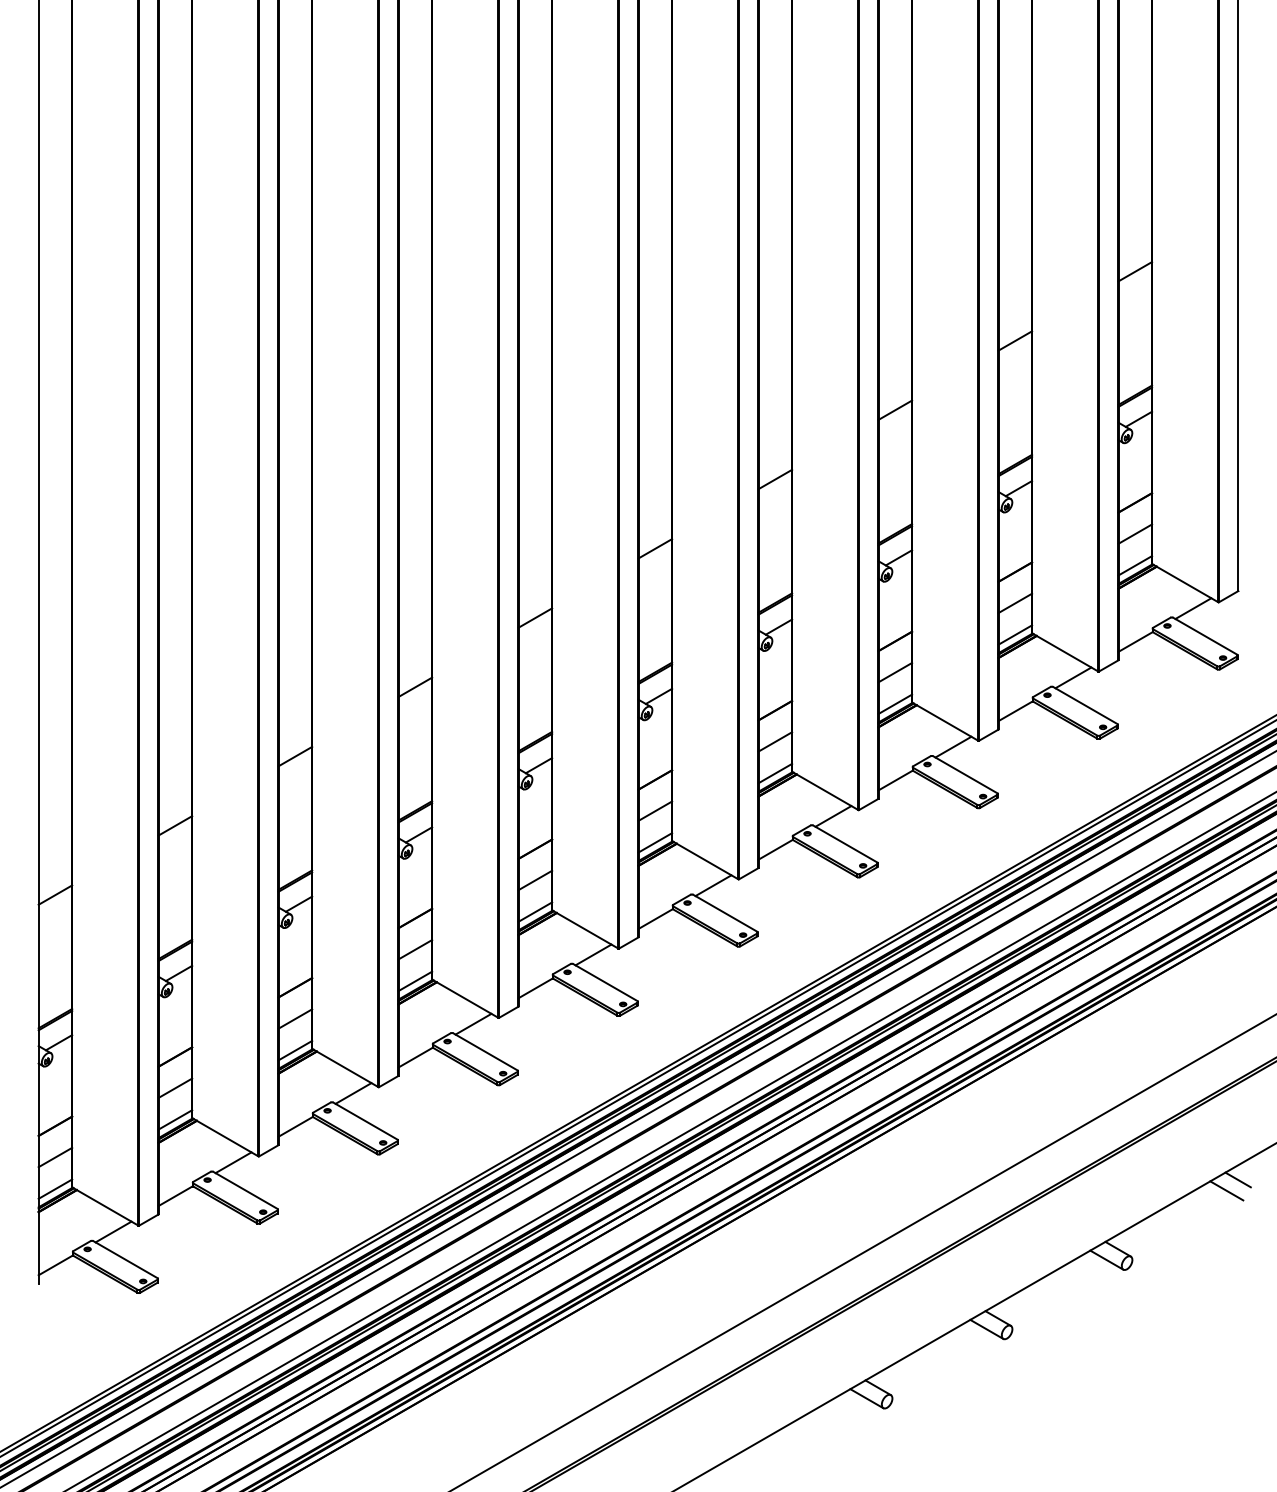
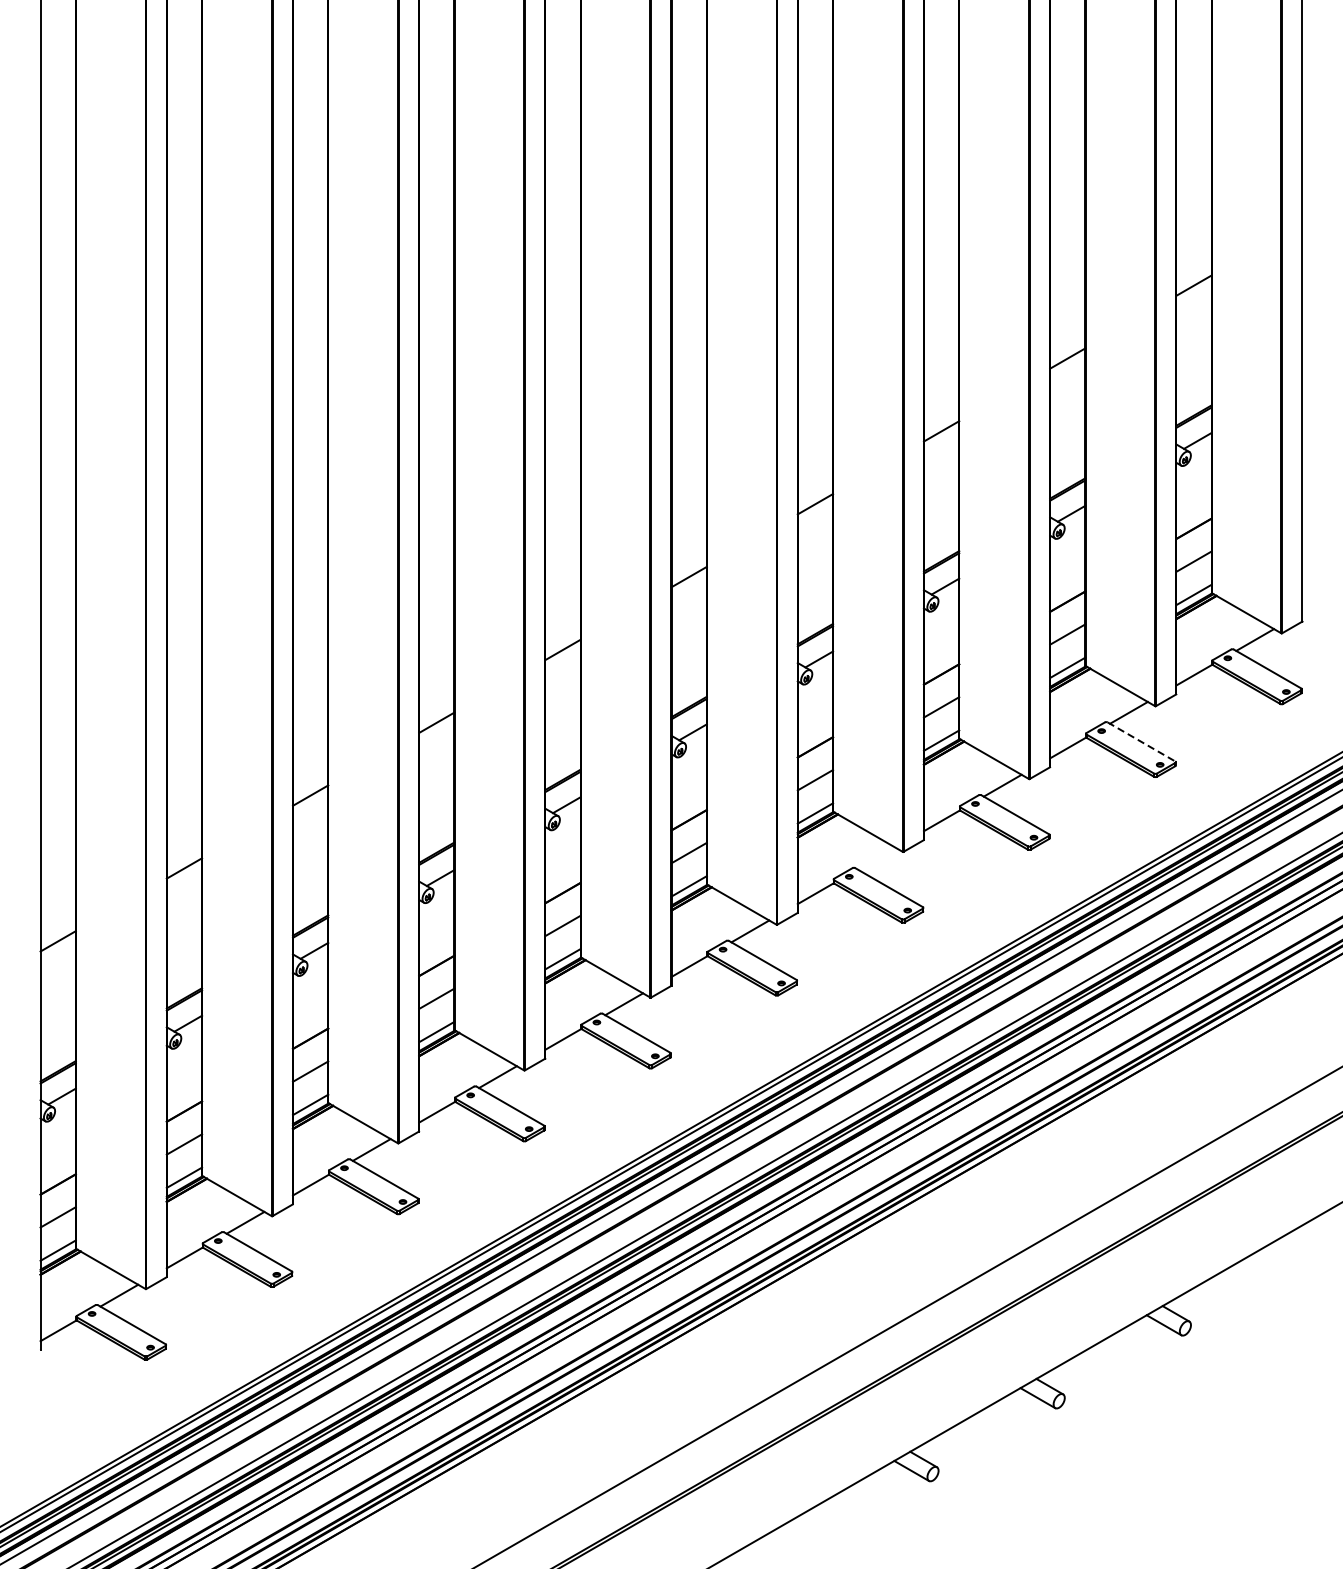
line: (1085, 705) -> (1141, 741), solid -> dashed
line: (833, 816) -> (876, 858), removed
line: (1237, 1179) -> (1301, 1240), removed
line: (1226, 1190) -> (1289, 1252), removed

